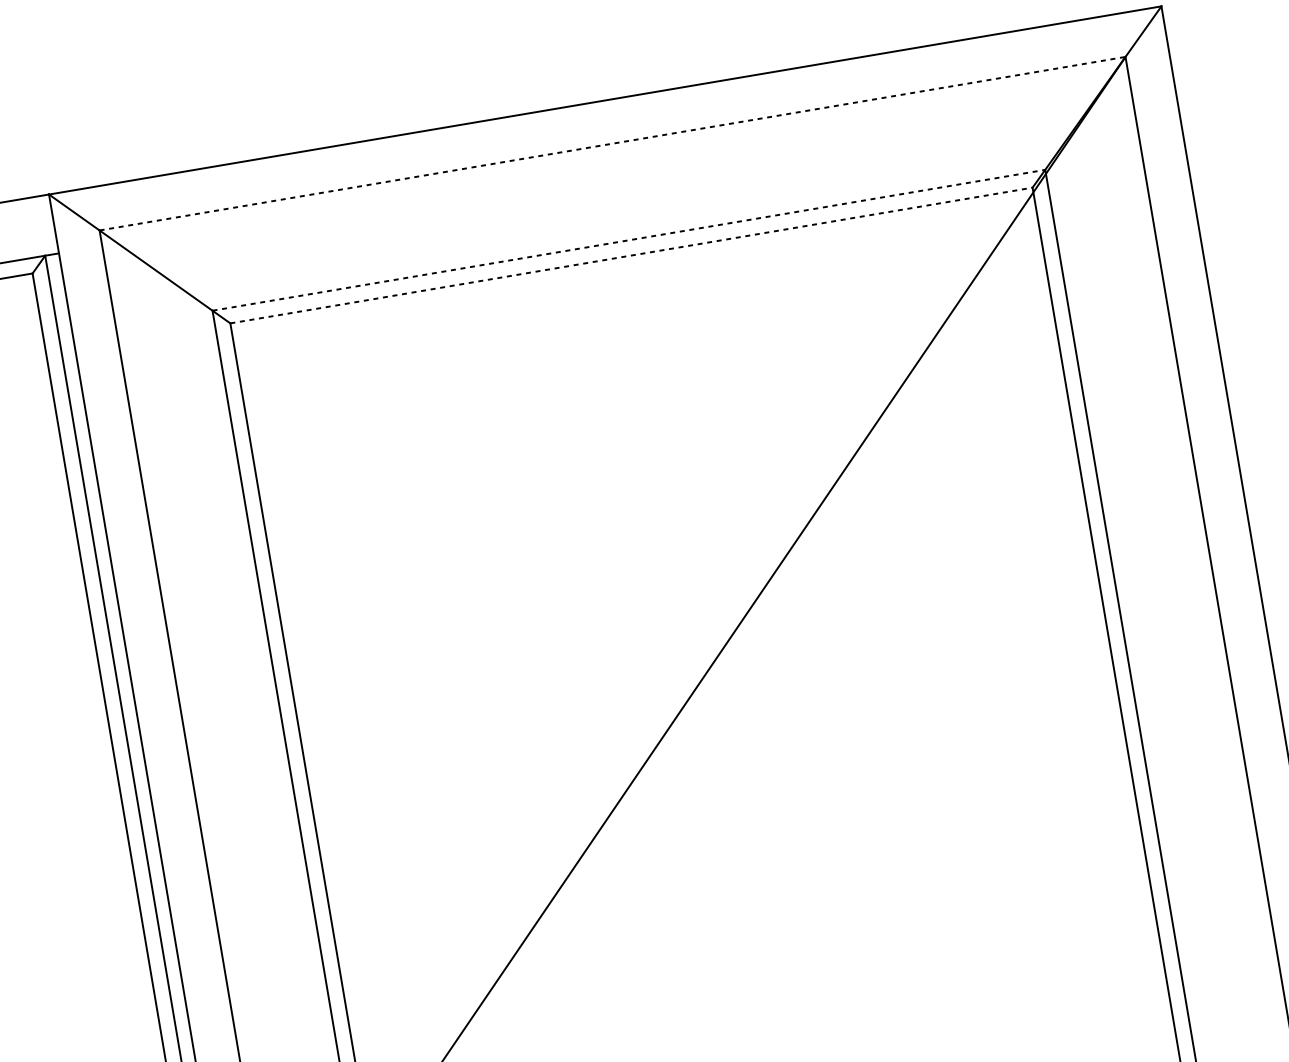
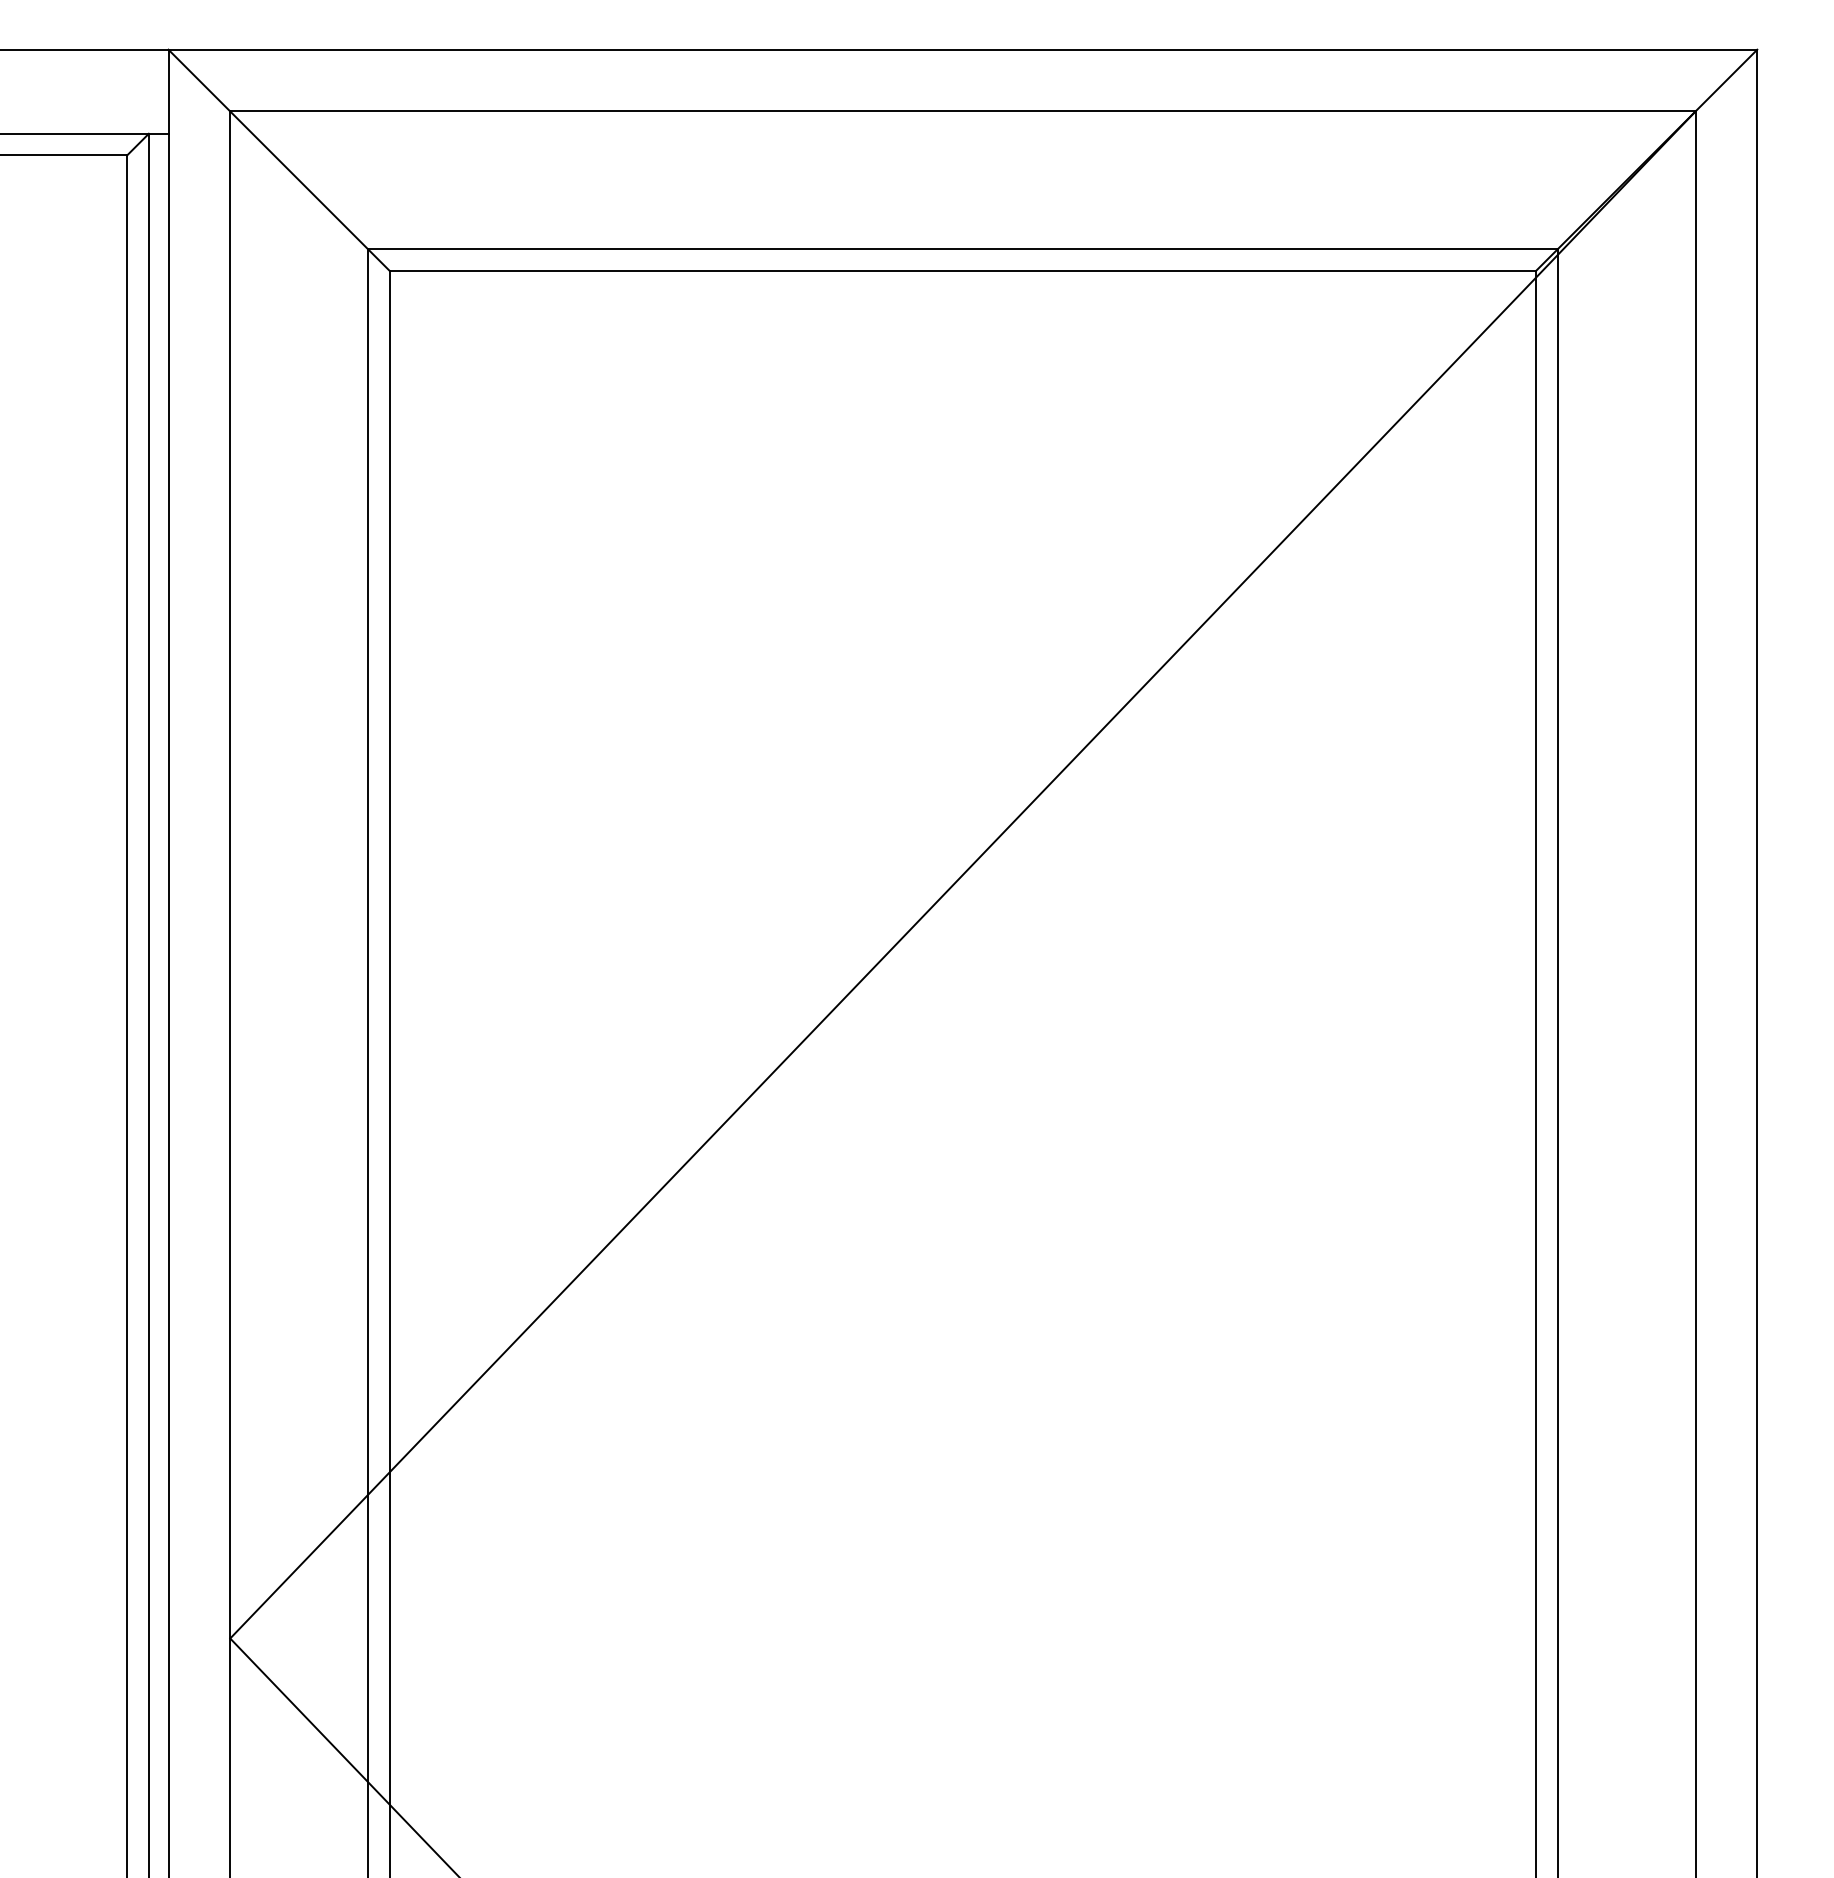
line: (612, 143) -> (962, 111), dashed -> solid
line: (628, 240) -> (962, 249), dashed -> solid
line: (631, 255) -> (962, 271), dashed -> solid

